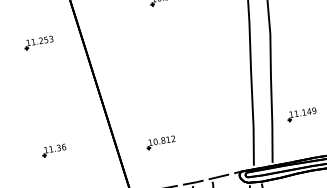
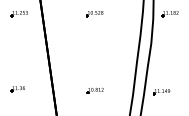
part: (37, 44) -> (18, 14), moved
part: (159, 142) -> (94, 90), moved

